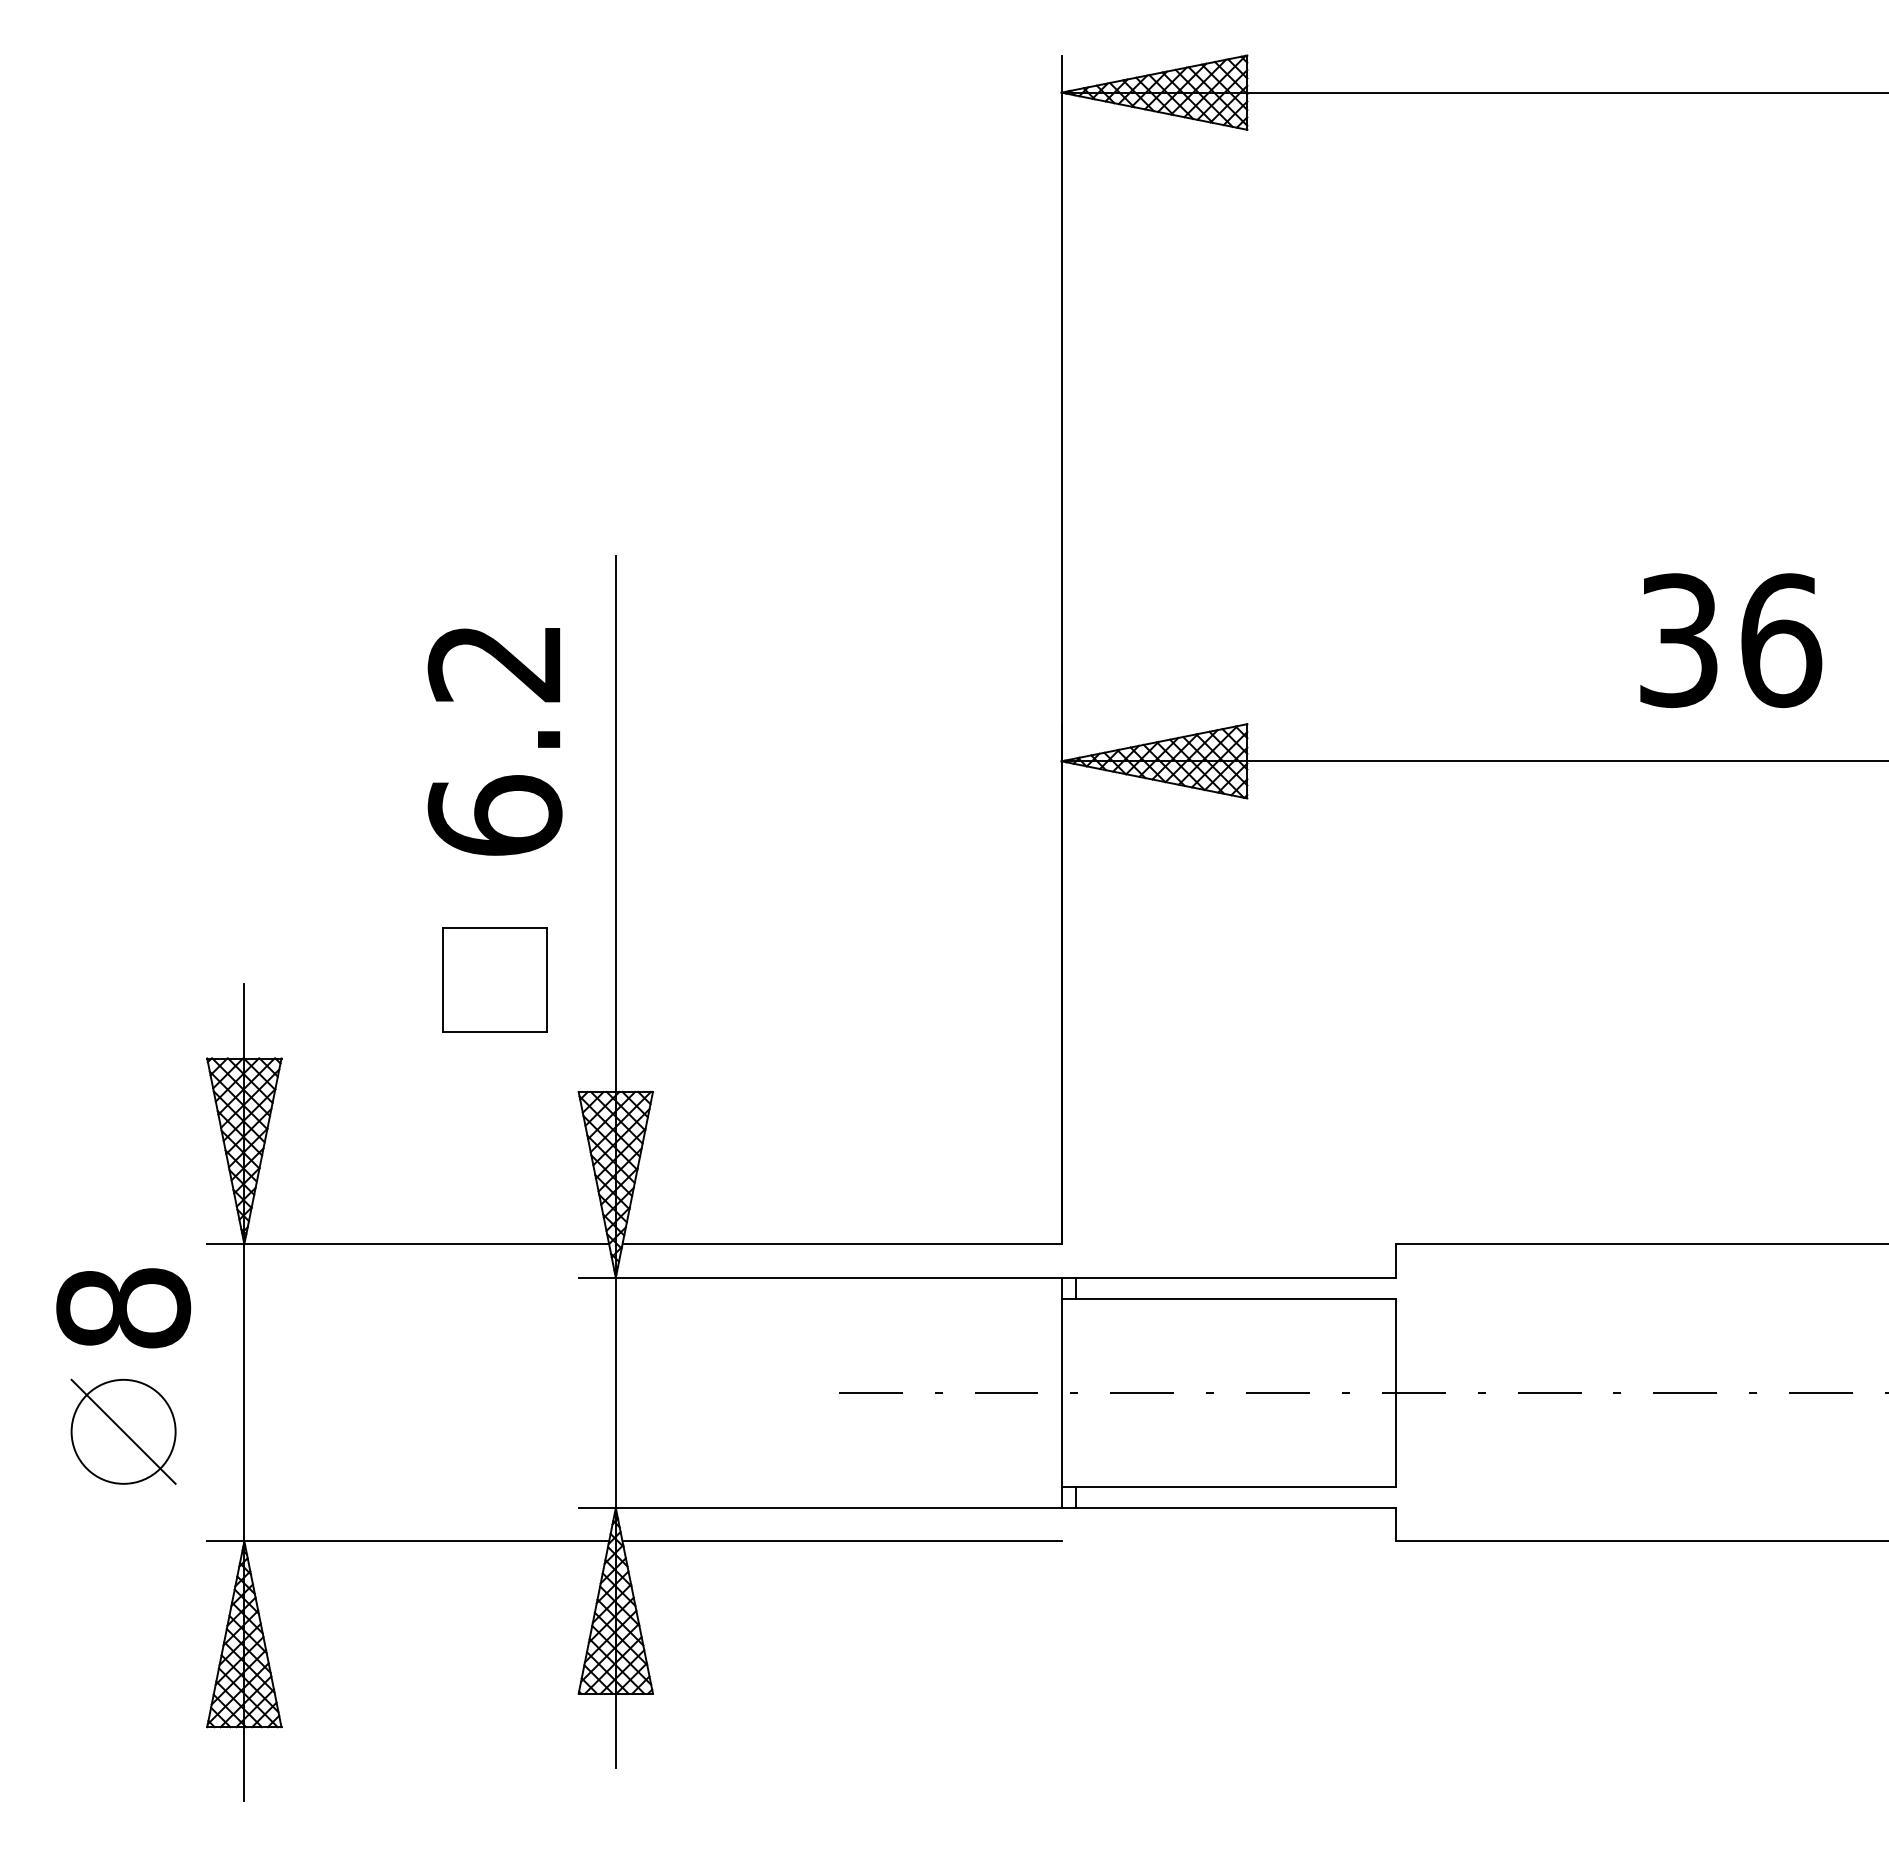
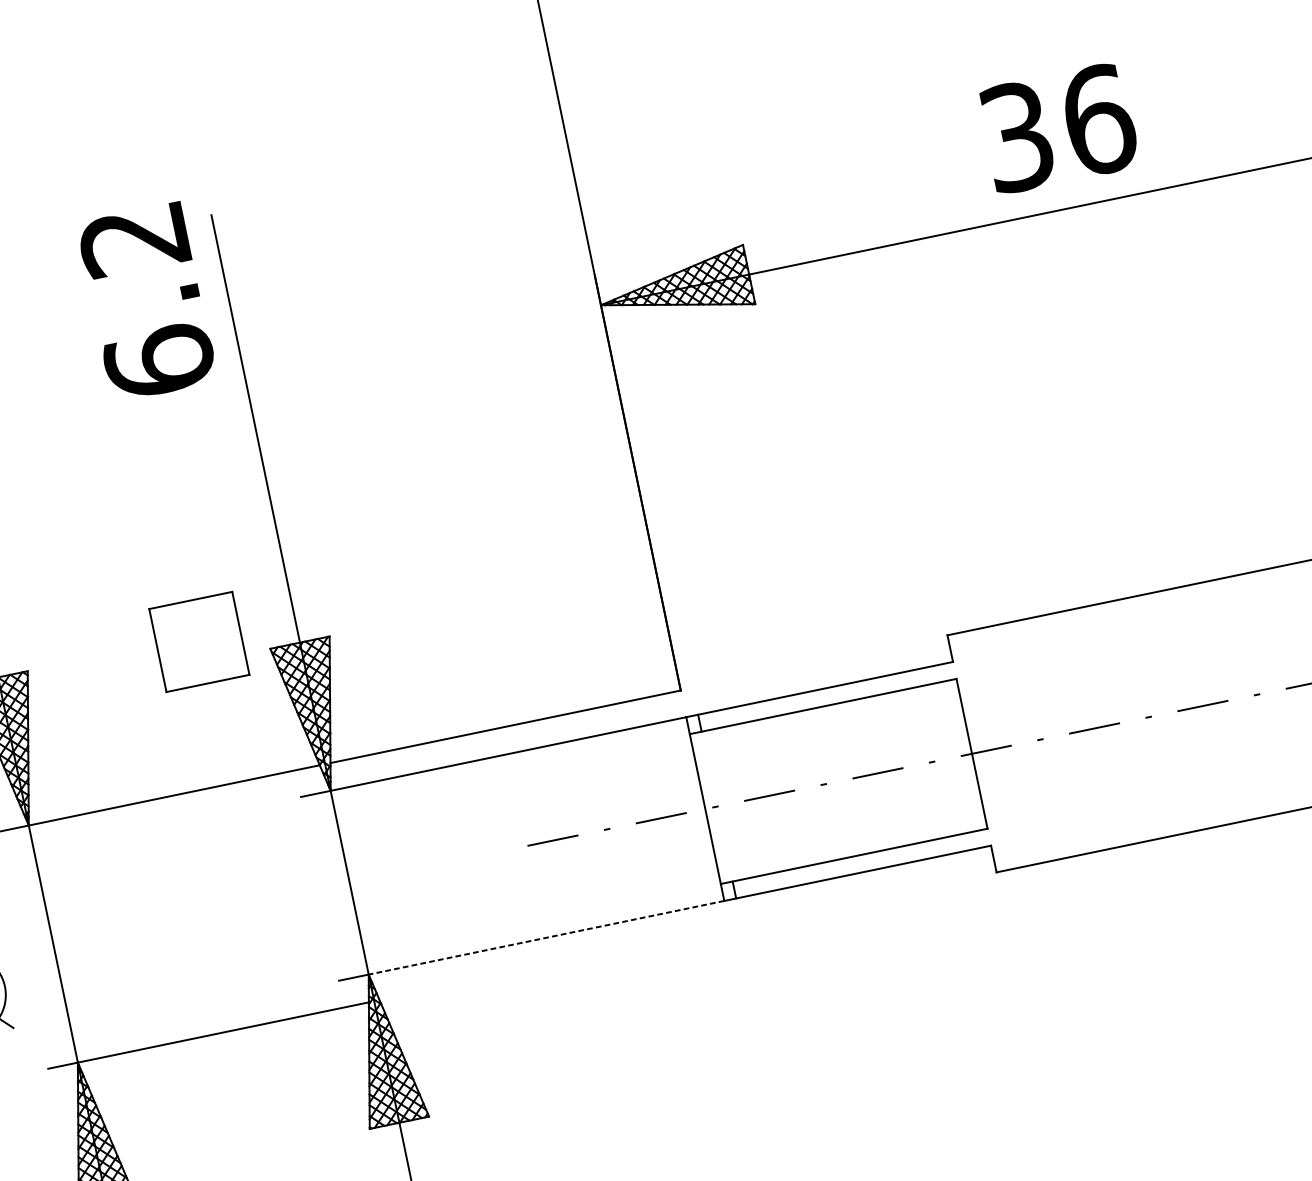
text: (1731, 640) -> (1059, 128), moved
text: (494, 741) -> (146, 302), moved
part: (494, 979) -> (198, 641), moved
line: (838, 1508) -> (546, 938), solid -> dashed
line: (841, 1541) -> (554, 964), removed

